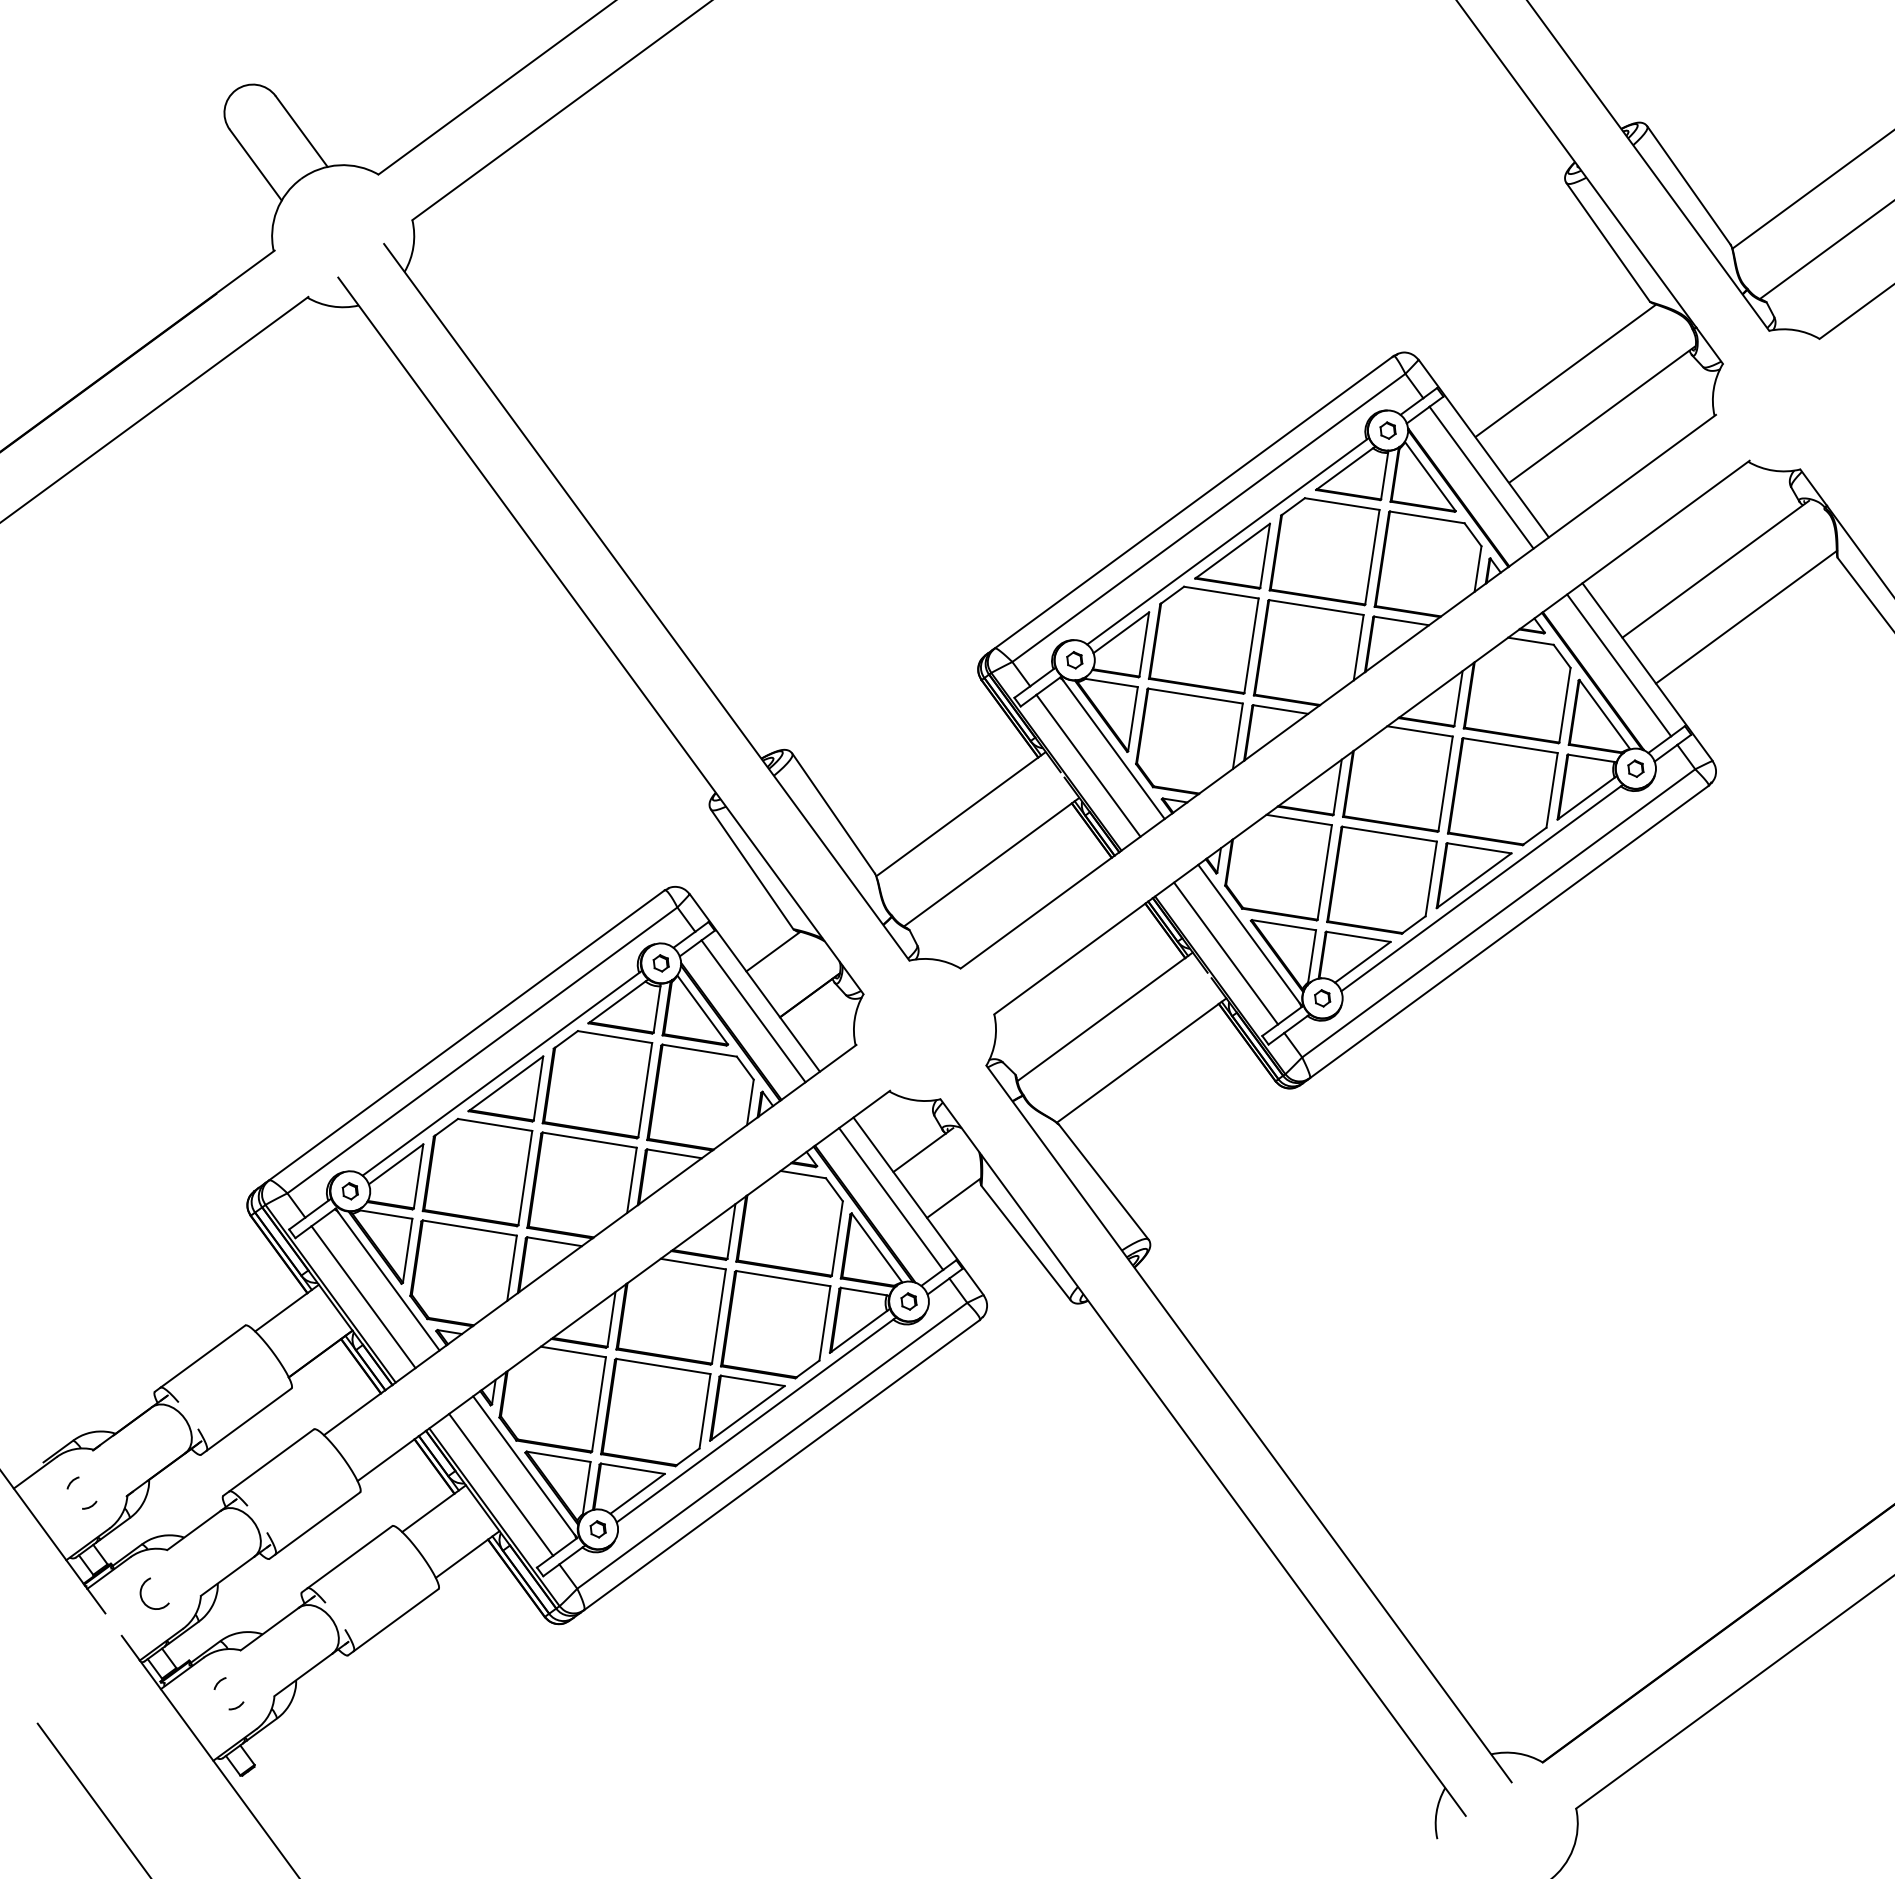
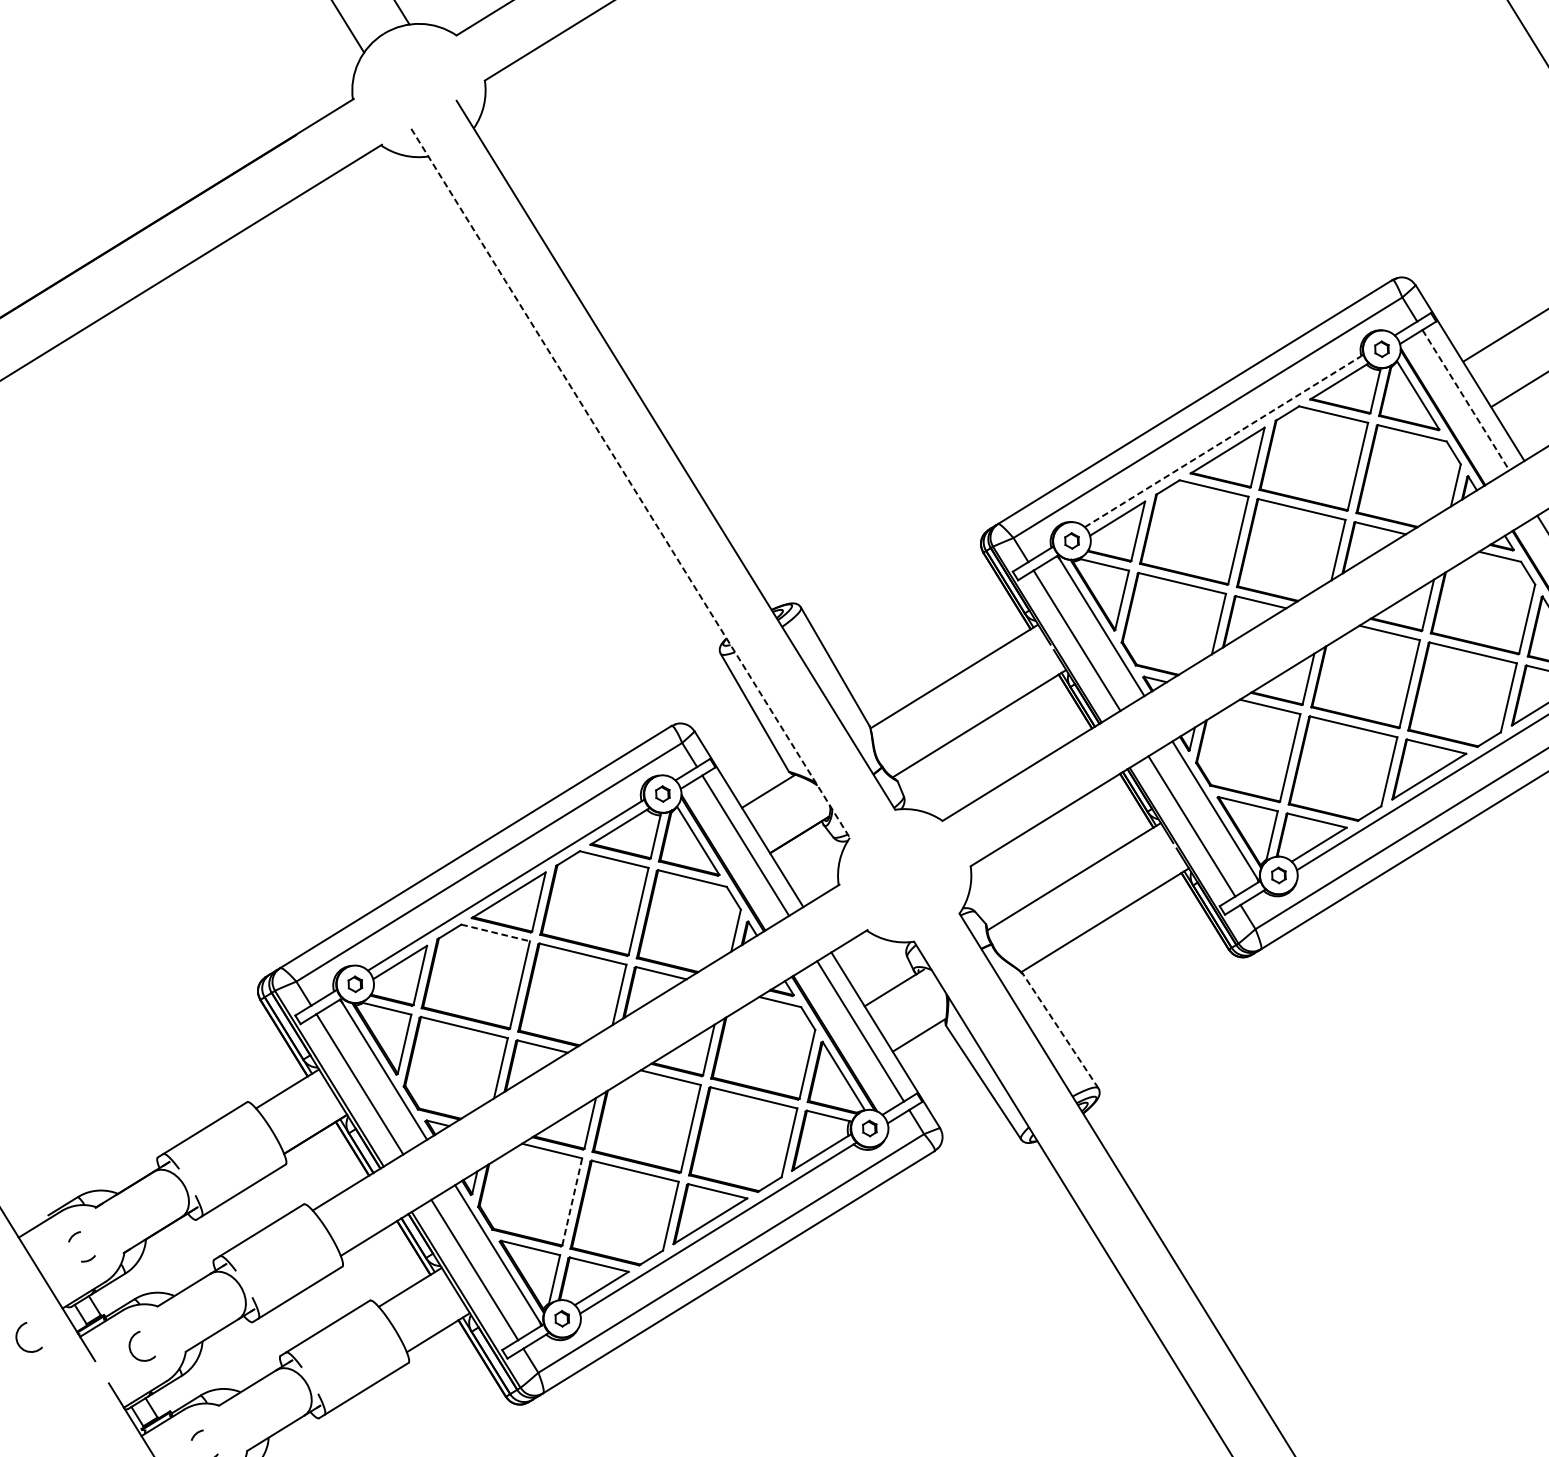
line: (1481, 477) -> (1465, 399), solid -> dashed
line: (1227, 541) -> (1223, 441), solid -> dashed
line: (601, 636) -> (631, 483), solid -> dashed
line: (495, 1124) -> (496, 932), solid -> dashed
line: (1103, 1182) -> (1060, 1031), solid -> dashed
line: (599, 1404) -> (572, 1202), solid -> dashed
arc: (21, 1597) -> (17, 1340), added

